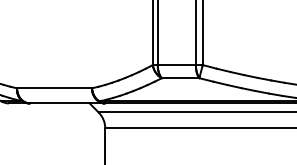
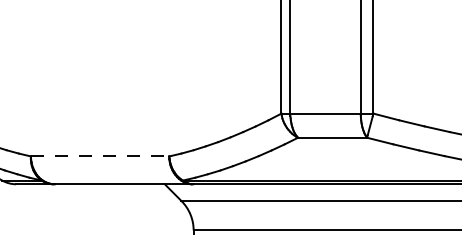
line: (54, 88) -> (100, 156), solid -> dashed

